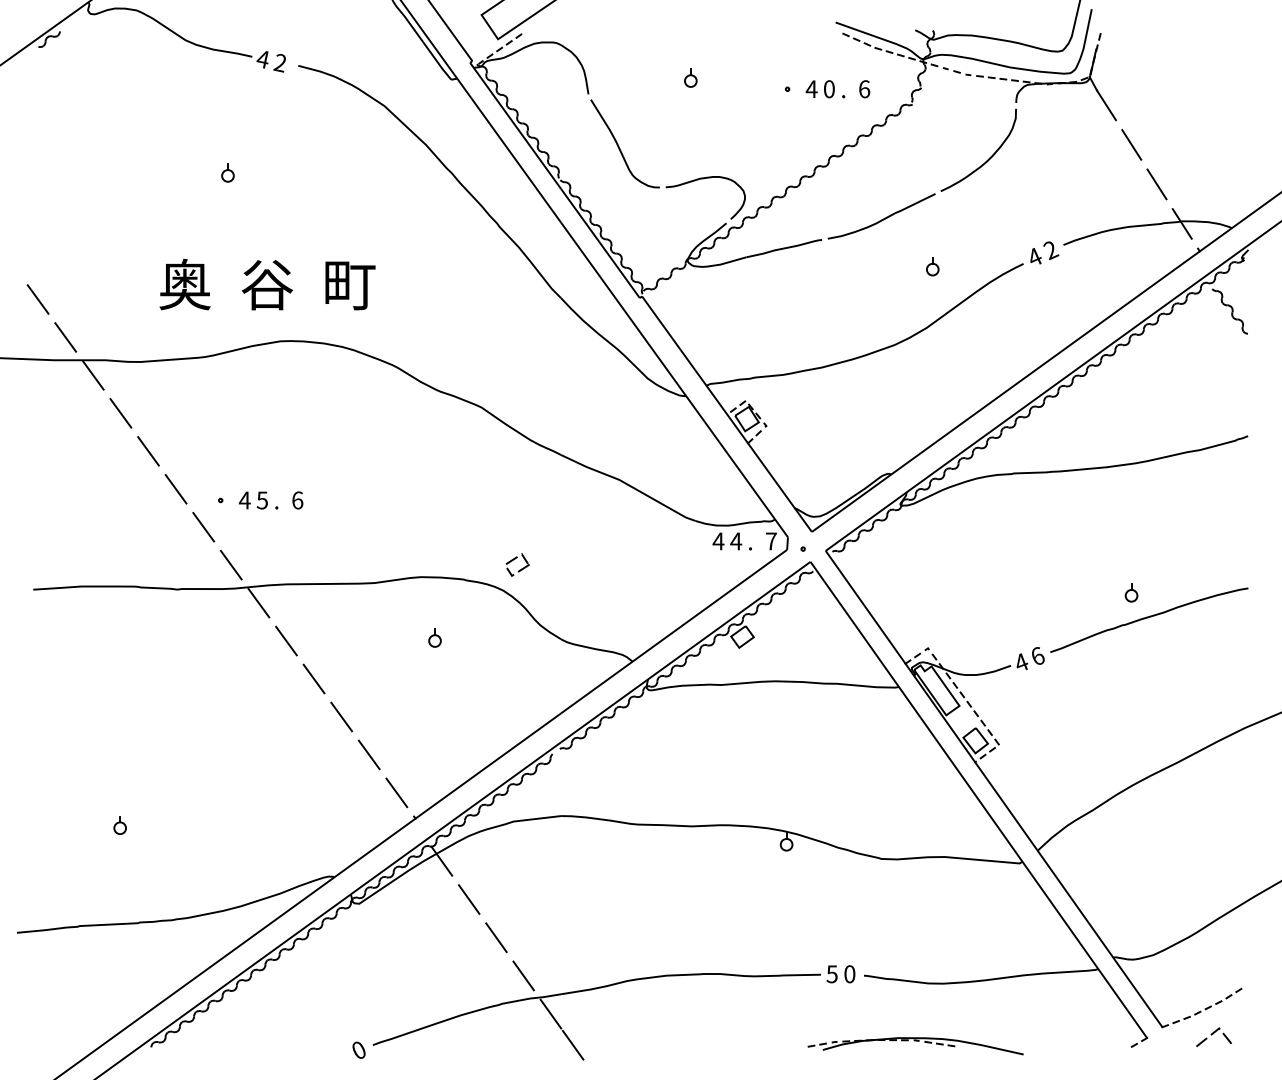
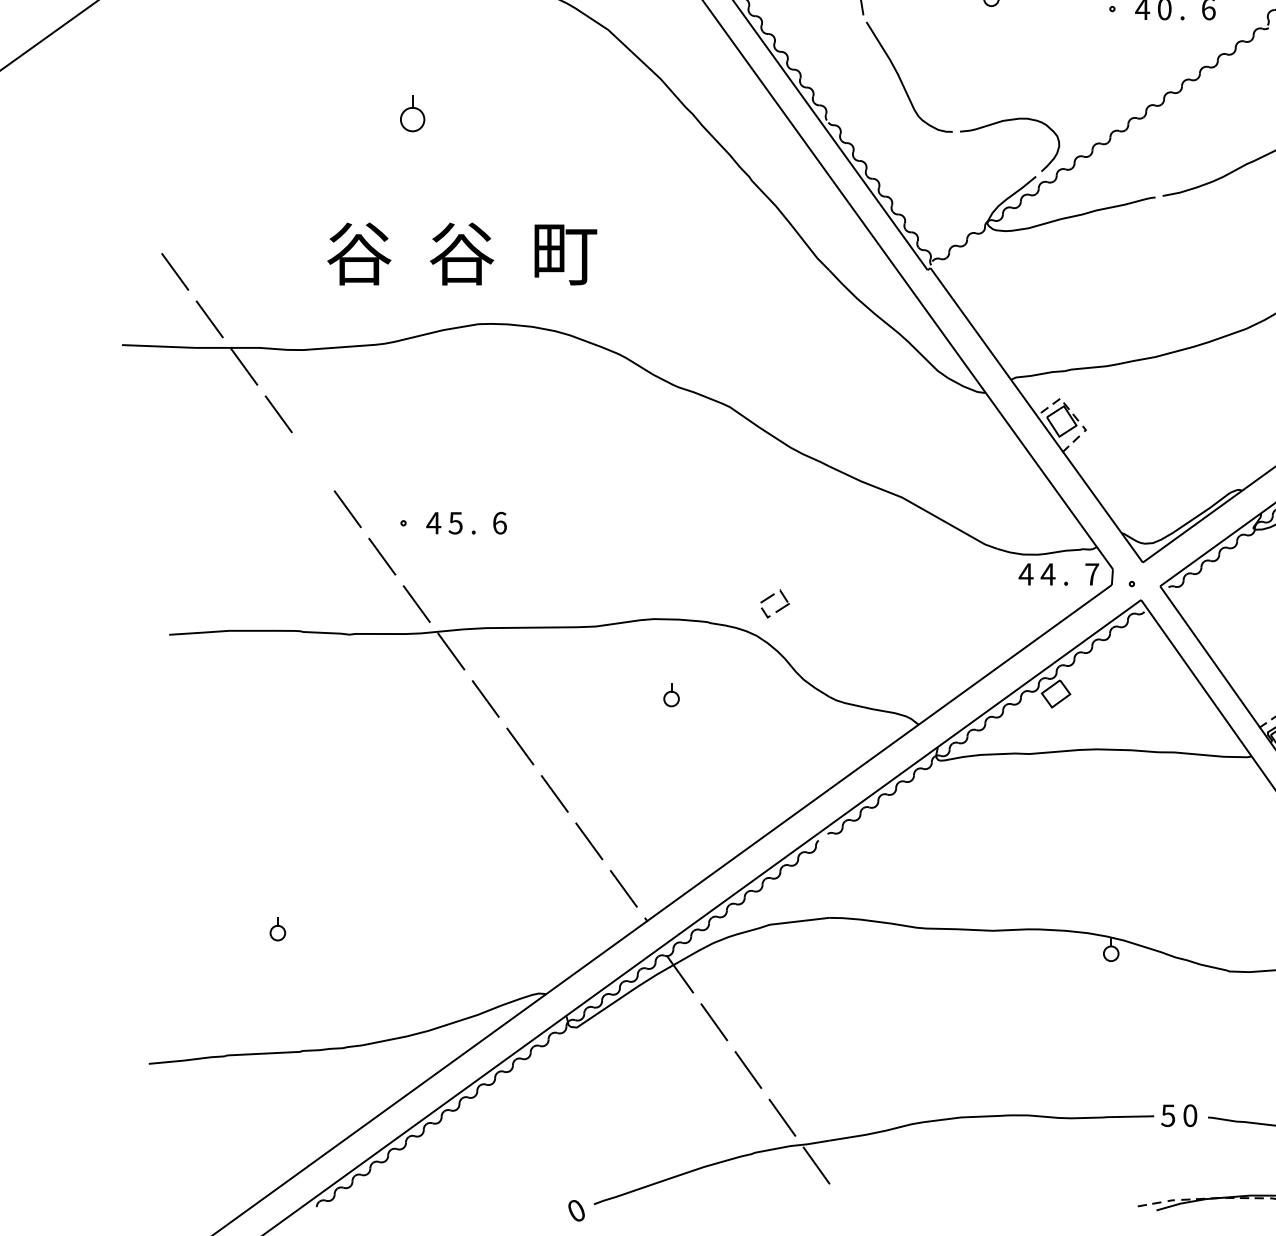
part: (227, 172) -> (412, 113), size x1.6
text: (184, 284) -> (358, 253), 奥 -> 谷
line: (148, 451) -> (313, 461), removed
line: (572, 1044) -> (843, 1203), removed

